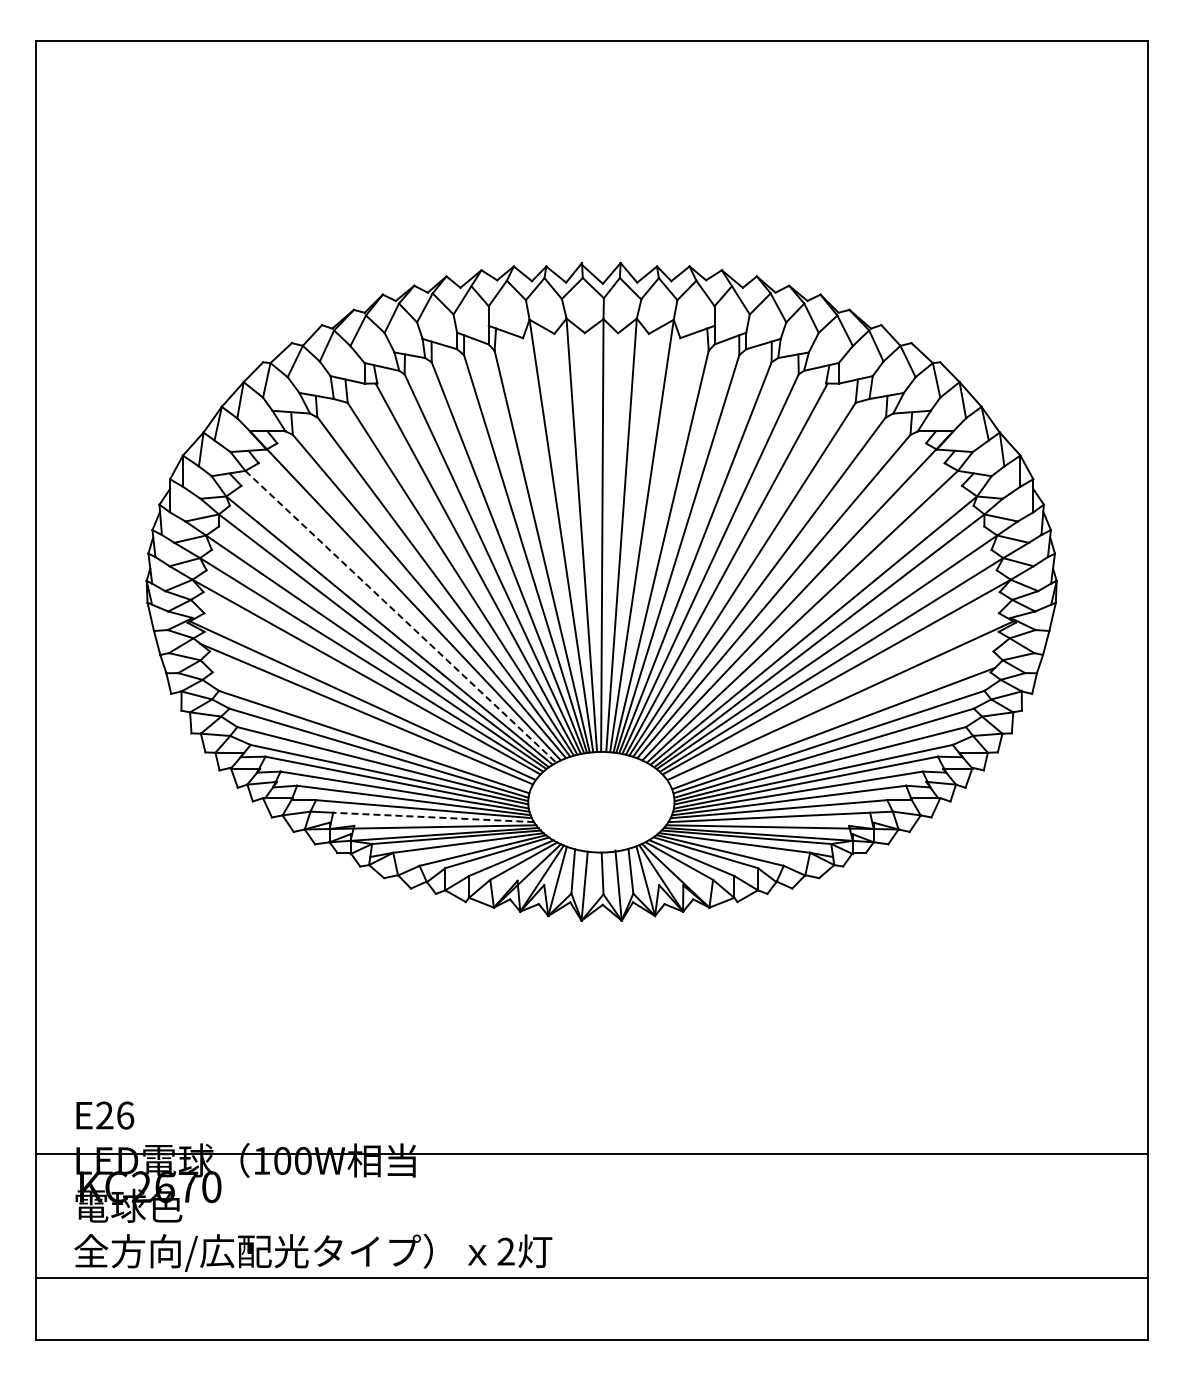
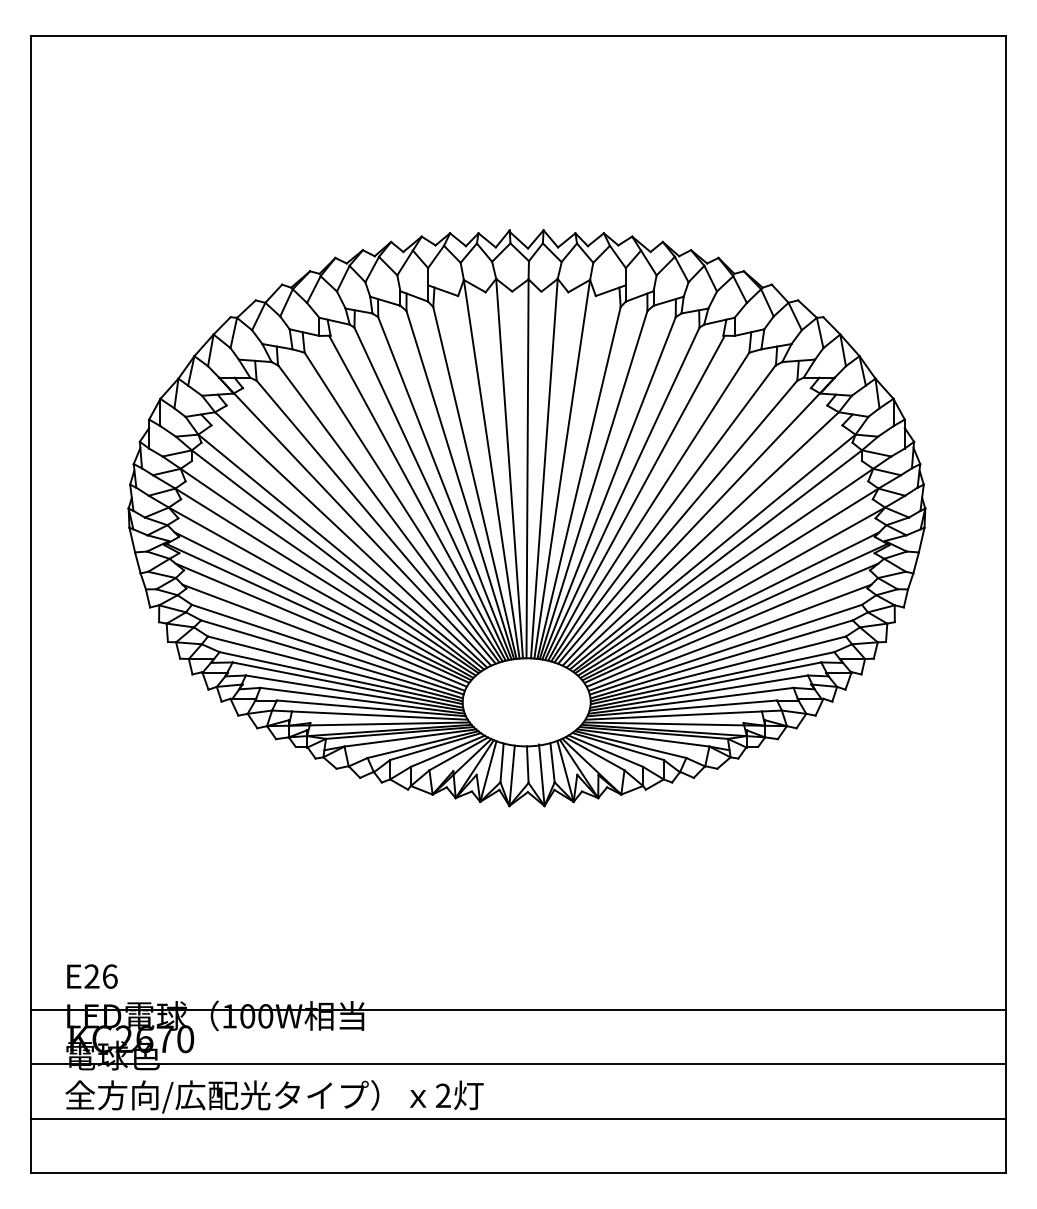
line: (401, 617) -> (351, 540), dashed -> solid
line: (368, 692) -> (322, 606), added
line: (834, 692) -> (730, 606), added
line: (836, 713) -> (732, 624), added
line: (369, 728) -> (323, 637), added
line: (433, 817) -> (379, 715), dashed -> solid
line: (591, 1215) -> (518, 1064), added

